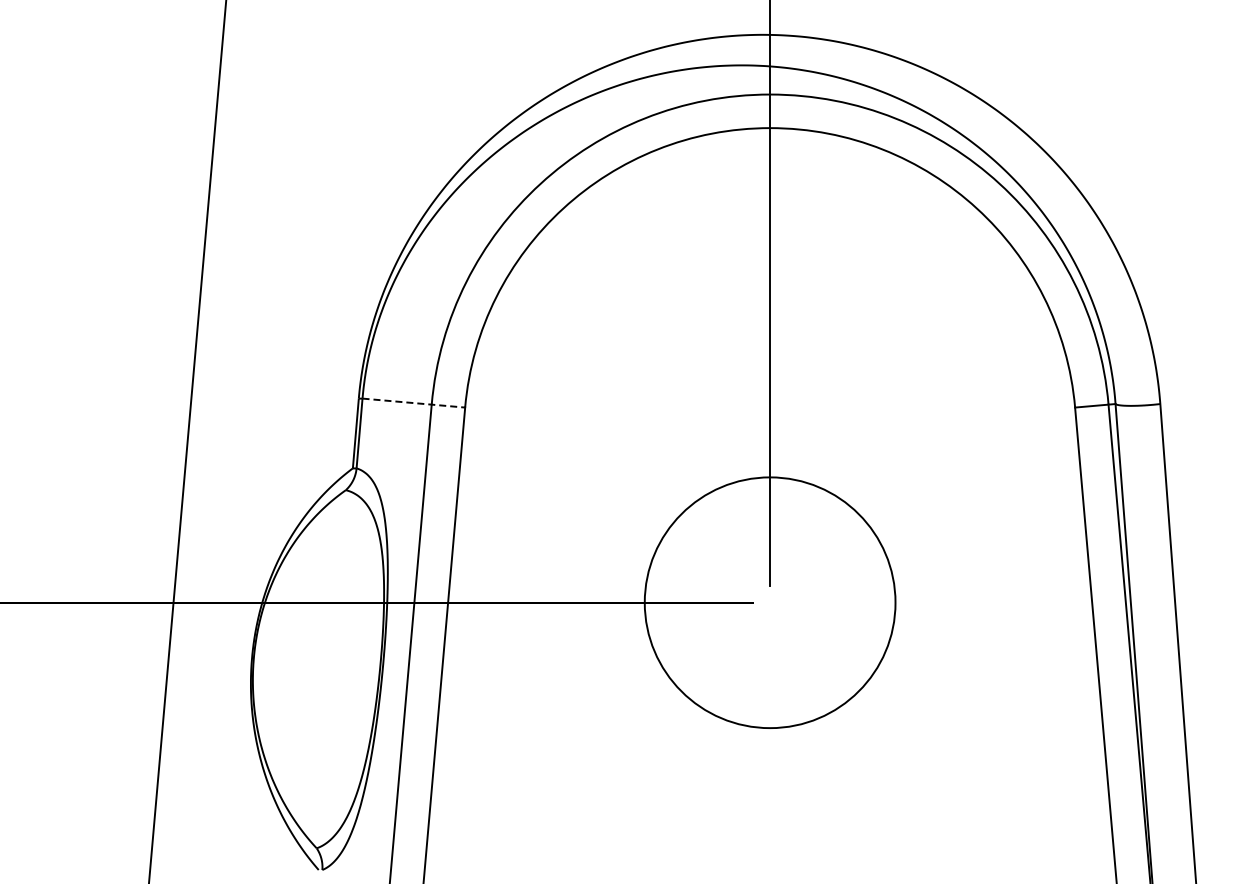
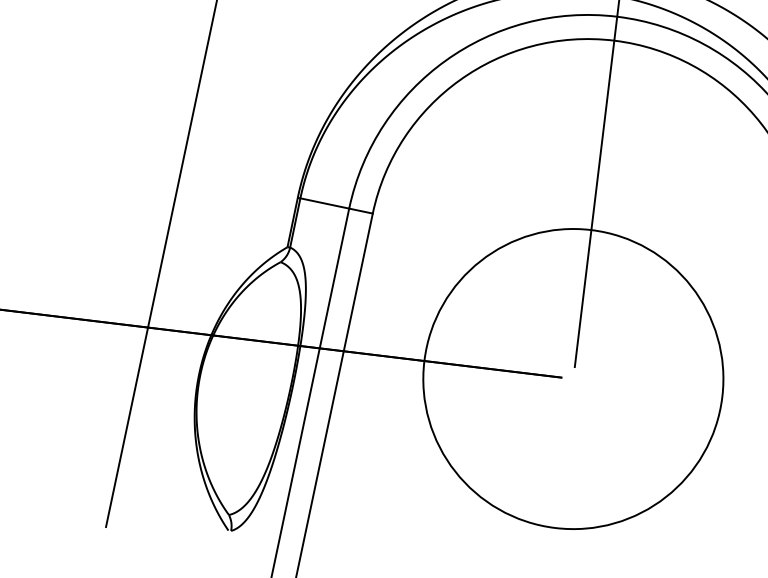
line: (413, 403) -> (336, 206), dashed -> solid
circle: (770, 602) -> (573, 378), size x1.67

